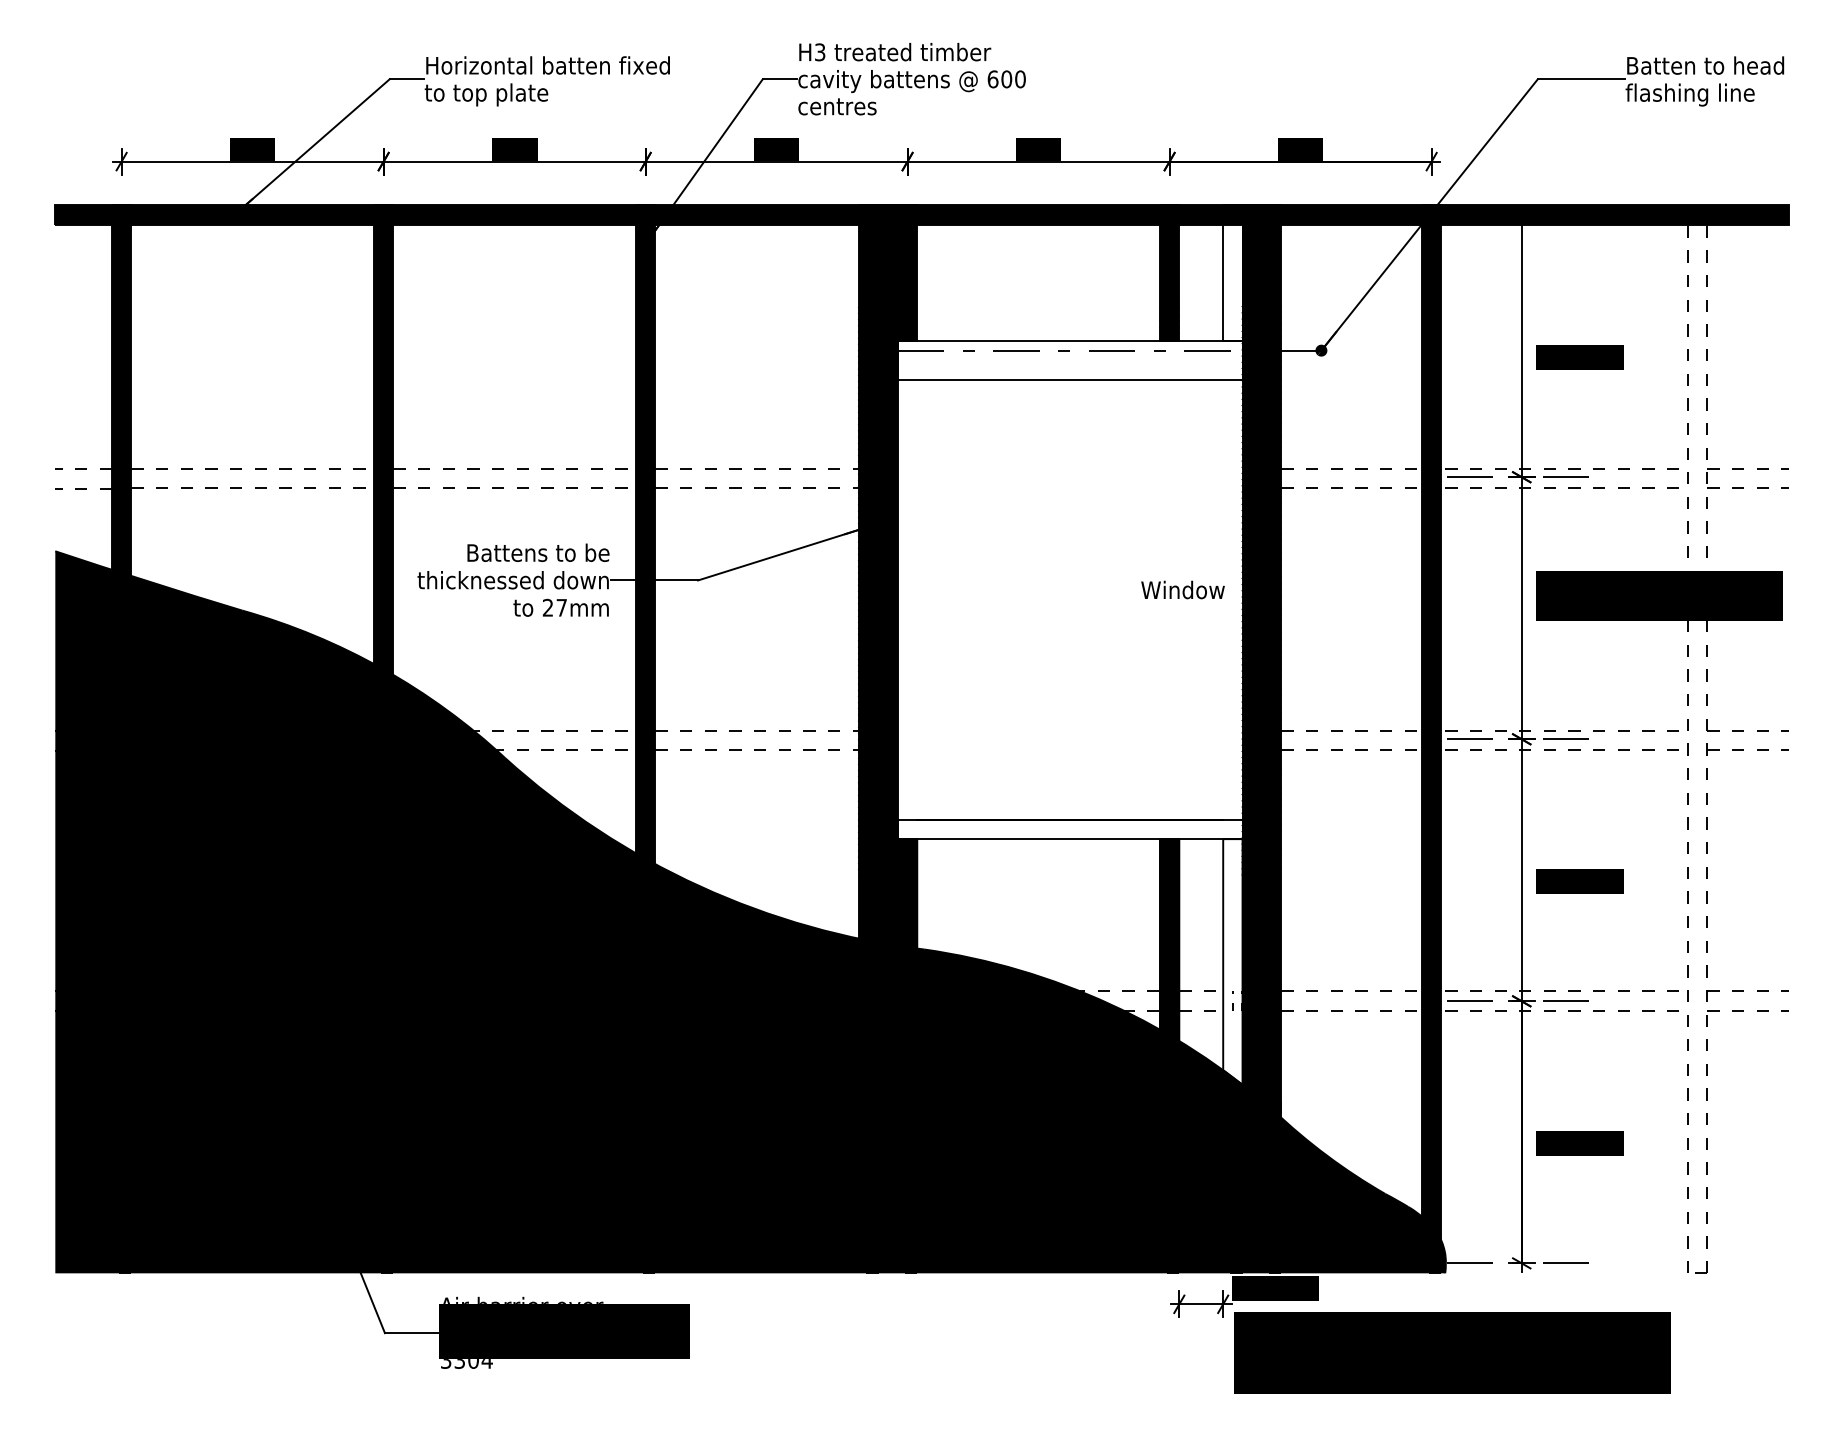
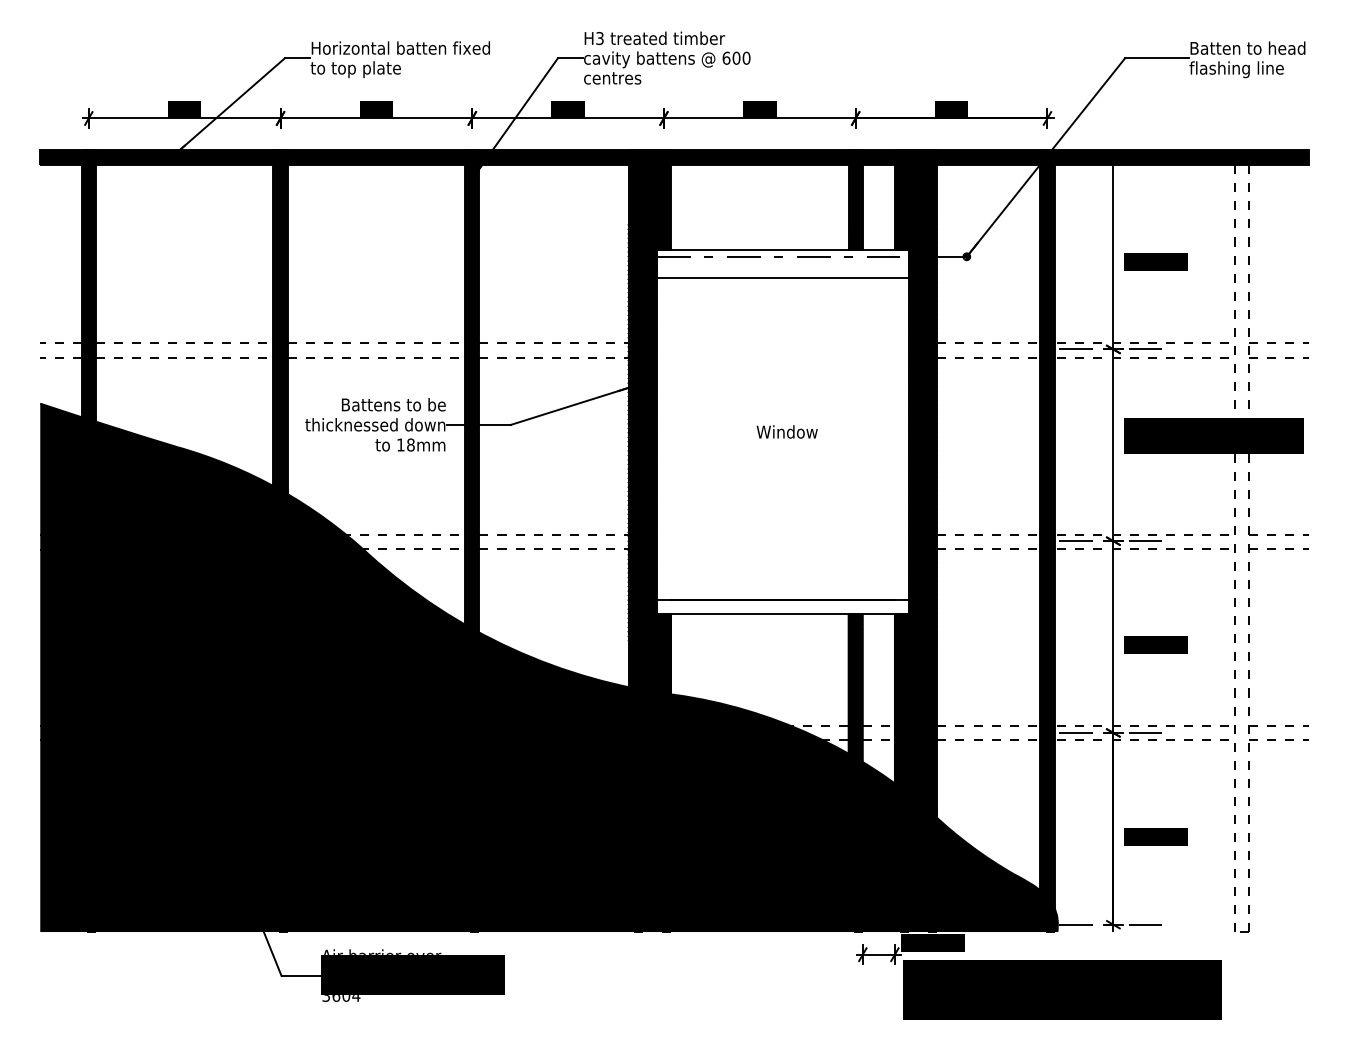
fill: (1232, 273) -> (901, 200), added
text: (1182, 589) -> (786, 431), moved
text: (554, 607) -> (405, 444), 27mm -> 18mm
fill: (1232, 961) -> (901, 703), added
text: (459, 1363) -> (336, 998), 3304 -> 3604

